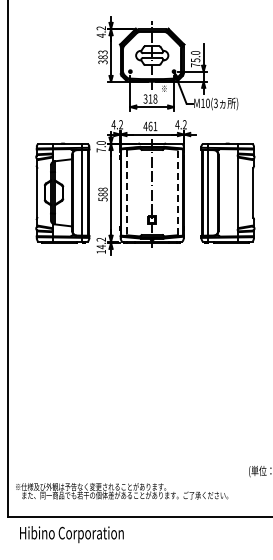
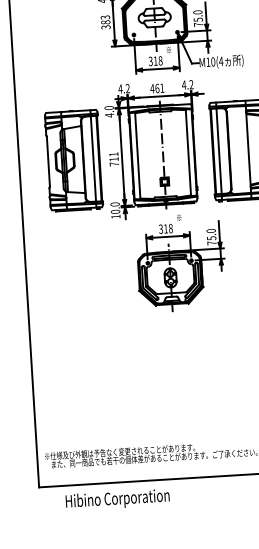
text: (215, 103) -> (220, 61), M10(3 -> M10(4
text: (100, 150) -> (108, 115), 7.0 -> 4.0
line: (126, 192) -> (137, 155), dashed -> solid
line: (177, 192) -> (188, 152), dashed -> solid
text: (102, 194) -> (113, 159), 588 -> 711
text: (100, 243) -> (114, 208), 14.2 -> 10.0
part: (162, 301) -> (179, 262), added
text: (71, 534) -> (117, 499), moved

